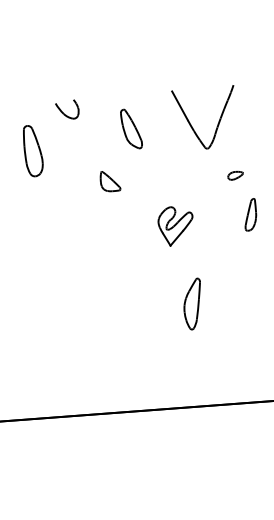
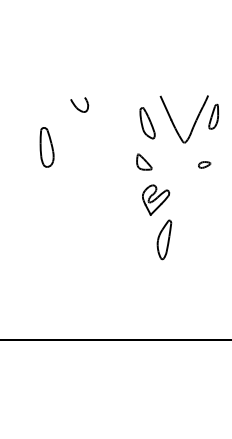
part: (131, 129) -> (147, 123), moved
part: (32, 151) -> (46, 147), moved
part: (110, 180) -> (144, 161), moved
part: (250, 214) -> (213, 116), moved
part: (192, 303) -> (164, 239), moved

